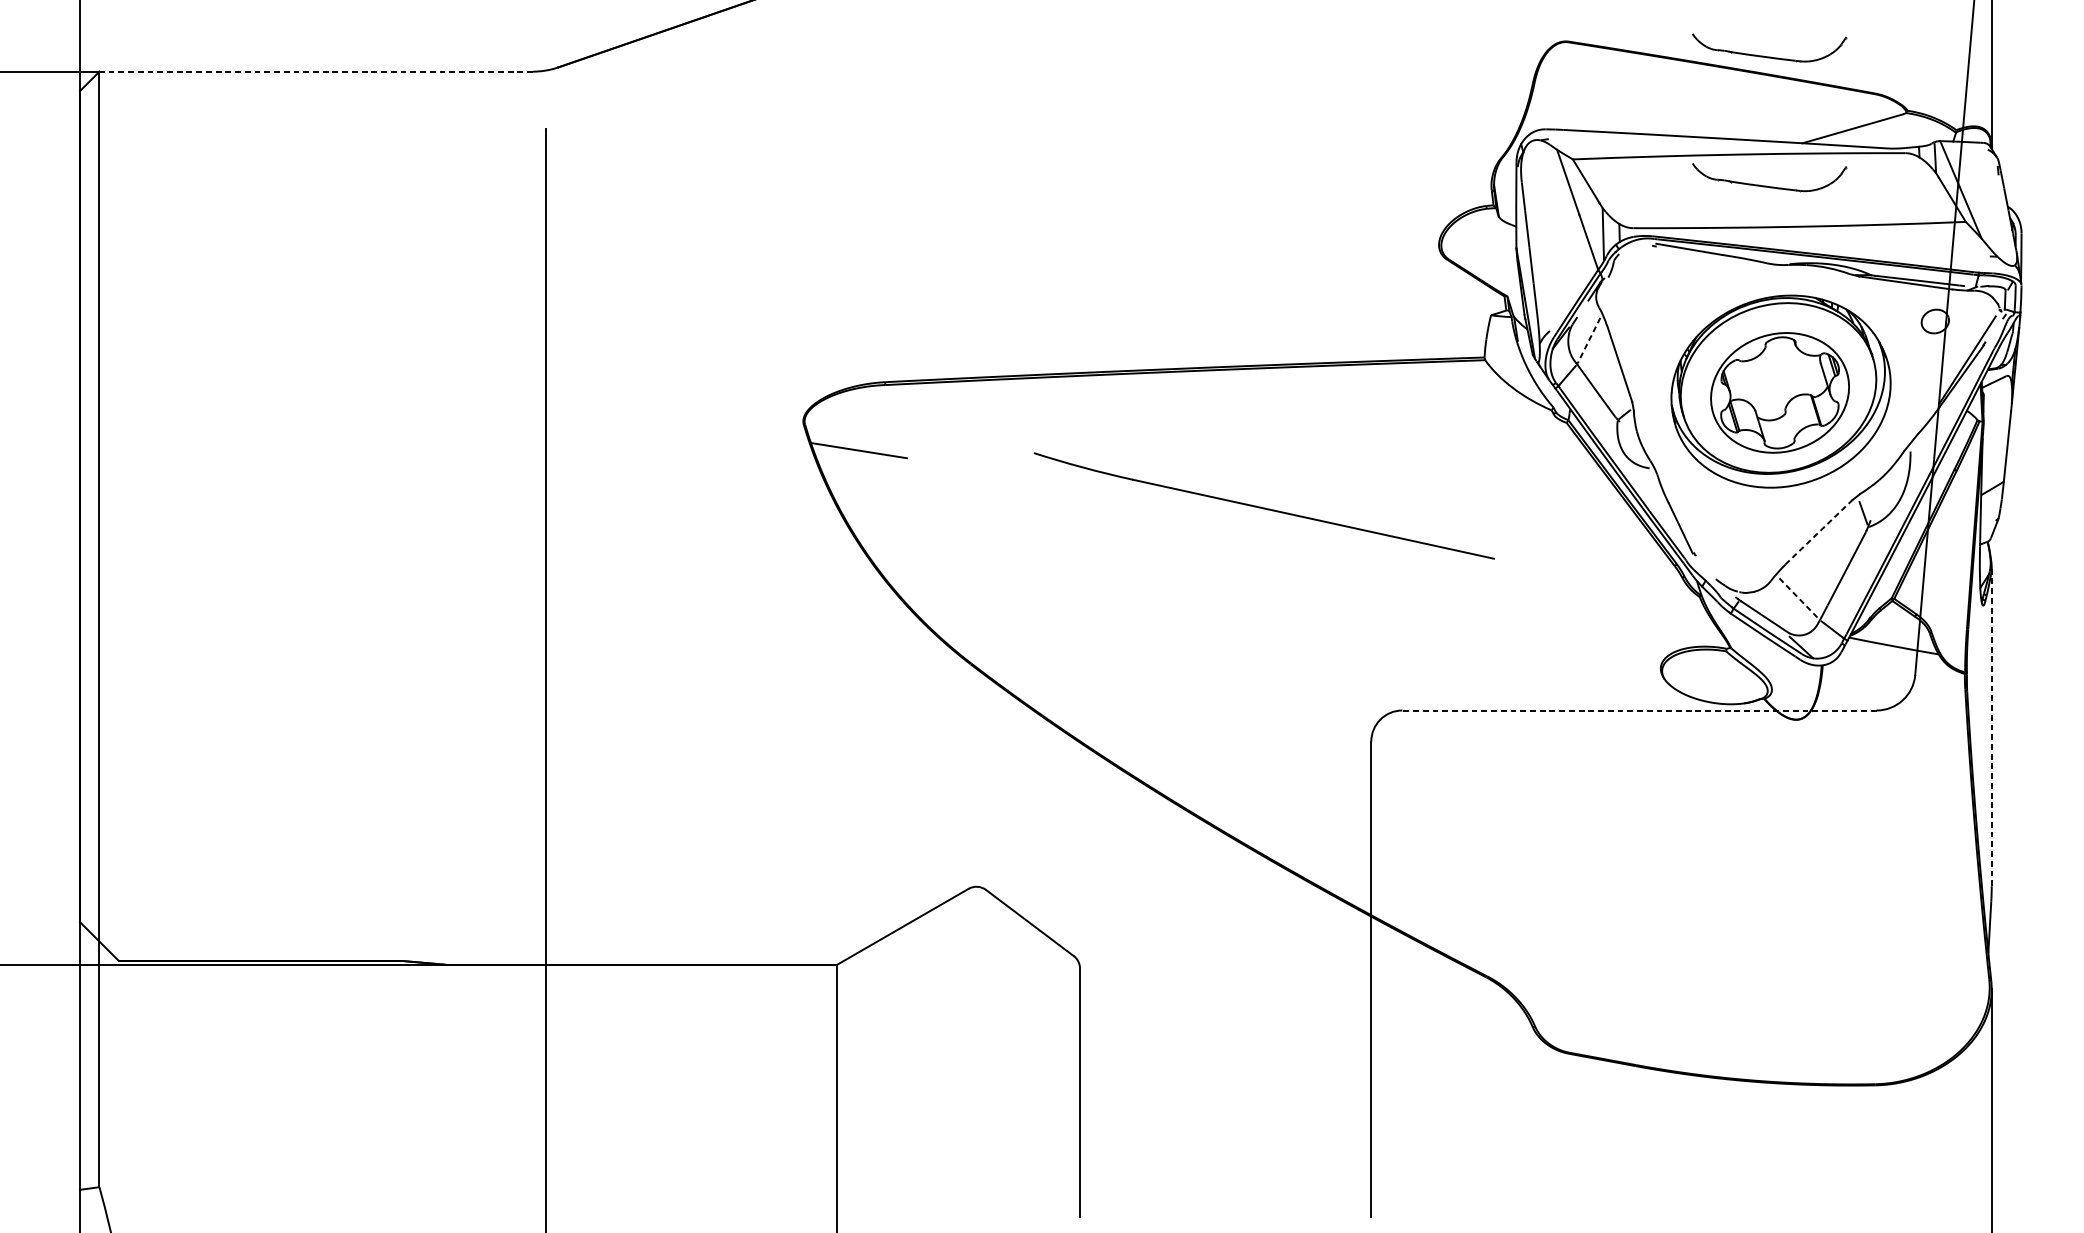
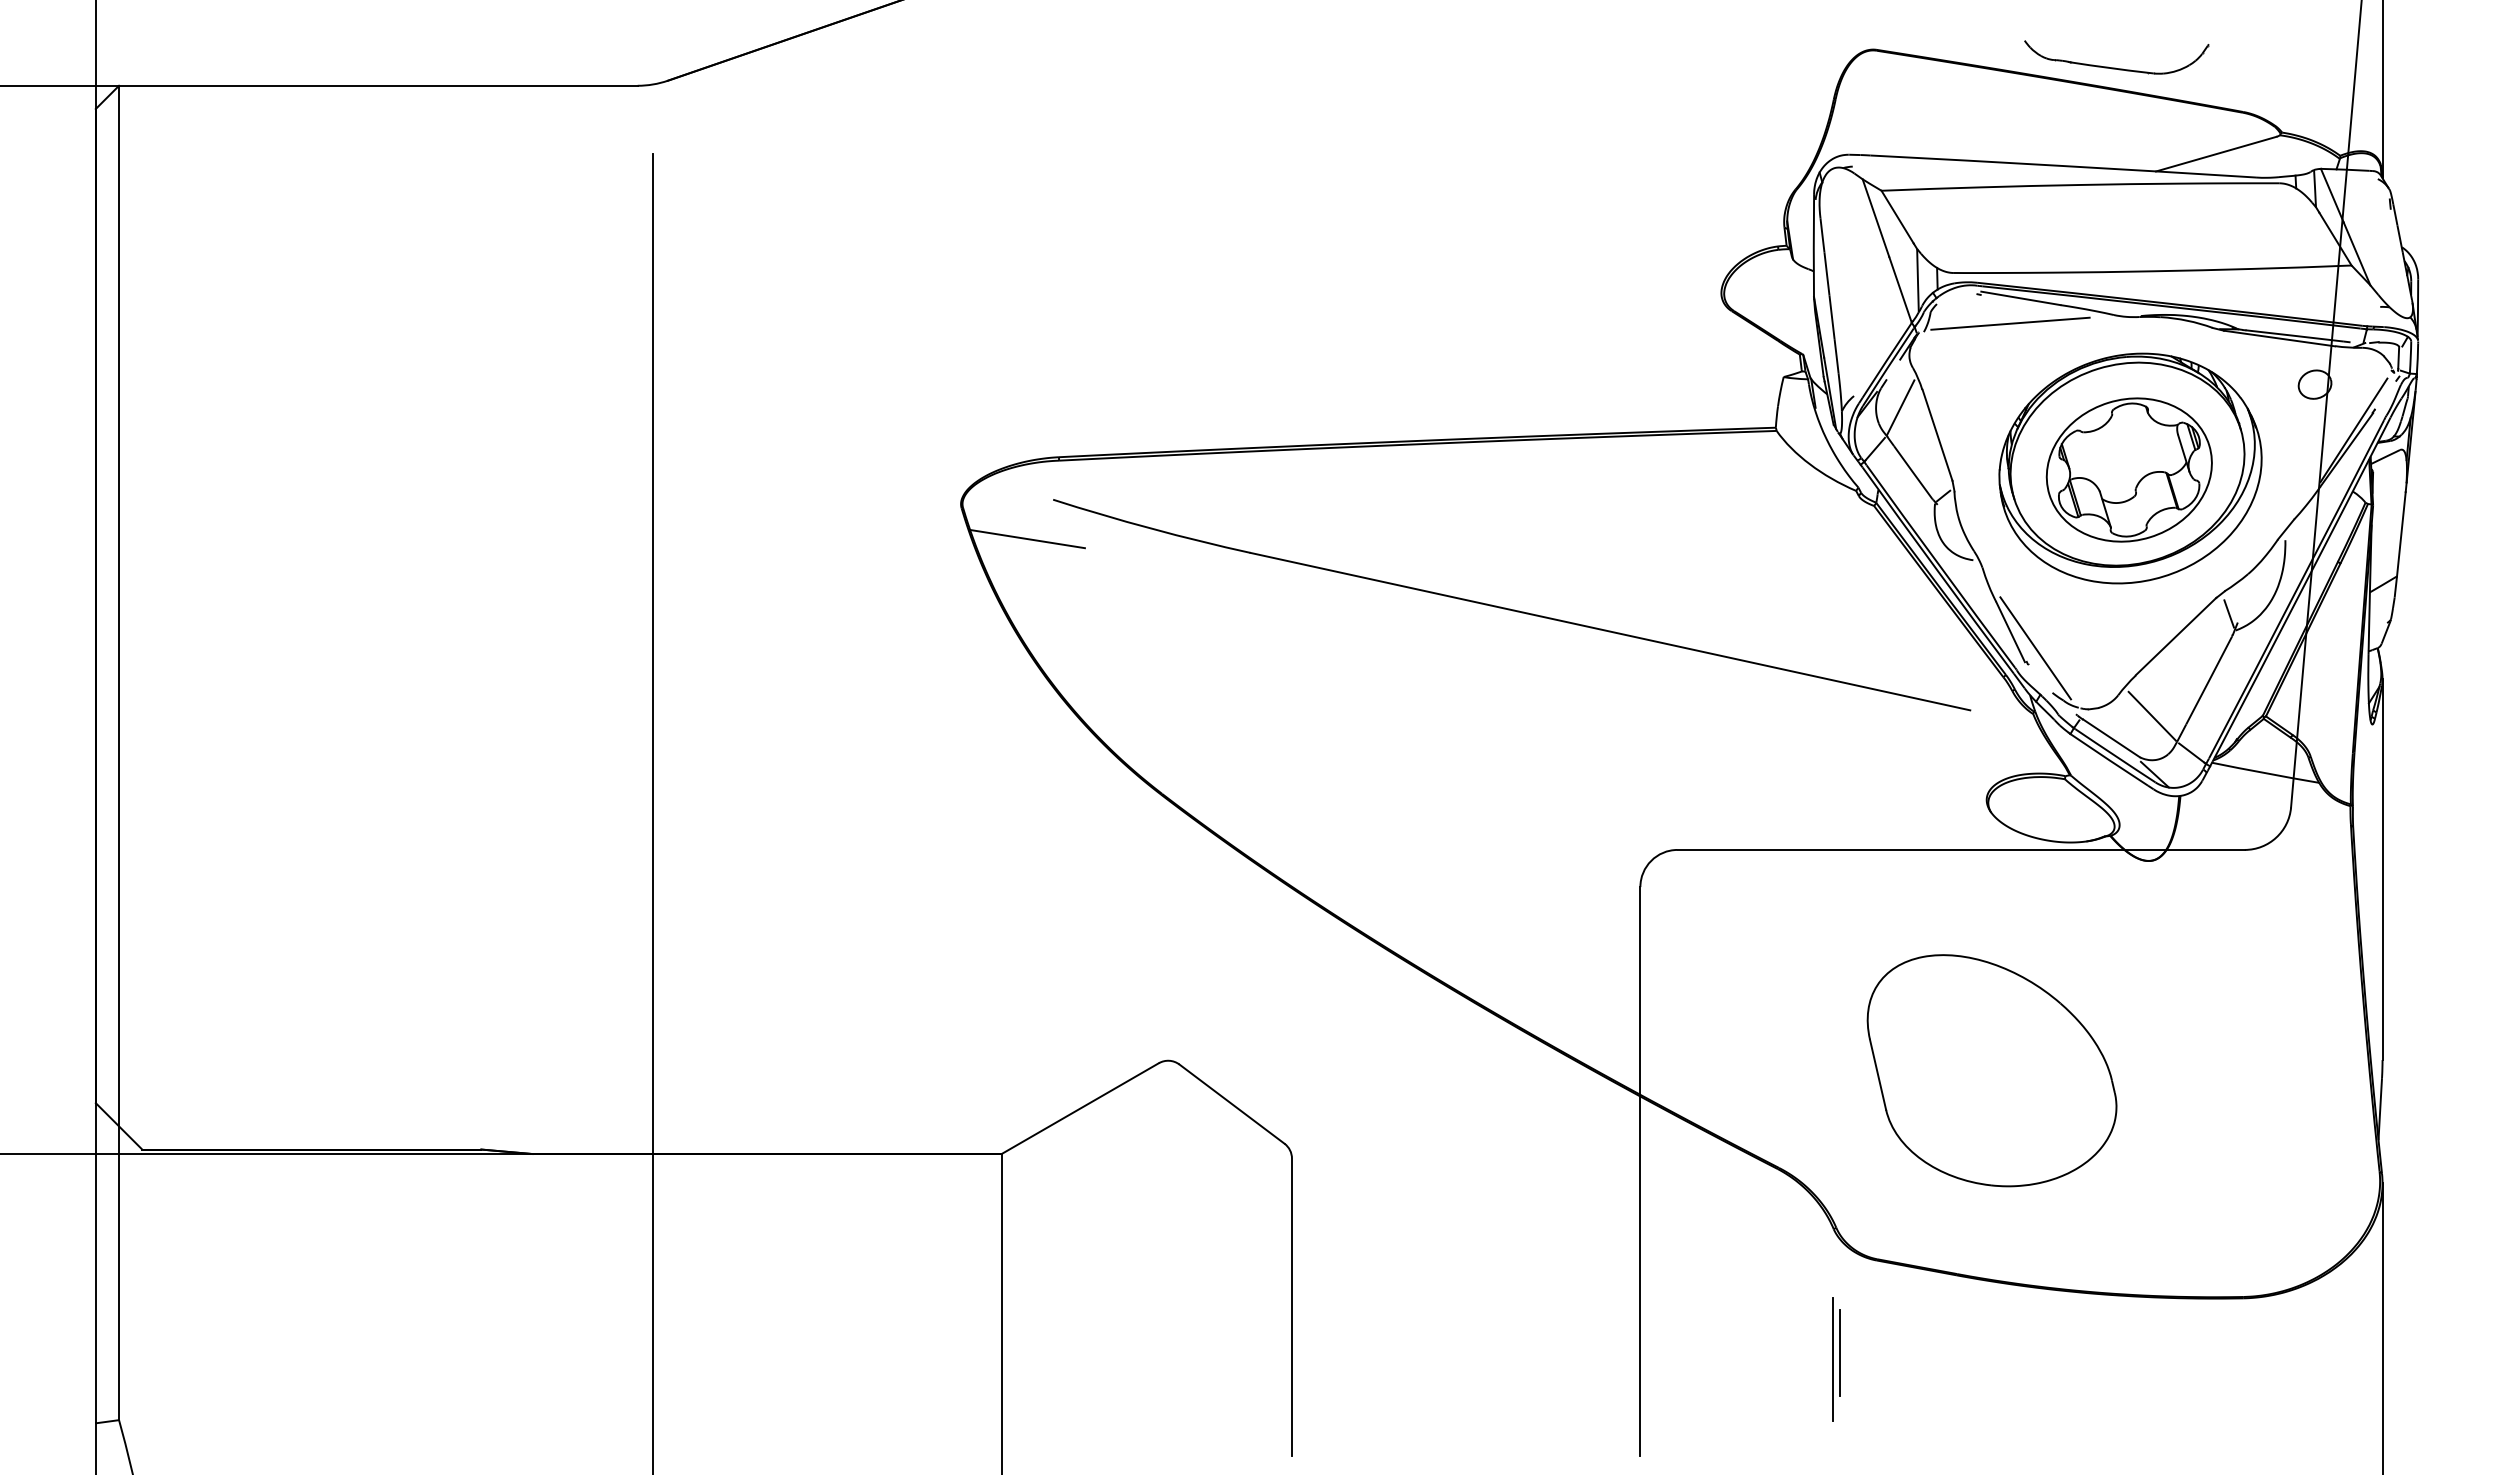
line: (315, 71) -> (377, 85), dashed -> solid
part: (1768, 185) -> (2115, 222), removed
line: (1680, 270) -> (2010, 323), added
line: (1588, 341) -> (1900, 408), dashed -> solid
part: (1264, 506) -> (1512, 605), size x1.67
line: (1819, 532) -> (2176, 636), dashed -> solid
line: (1701, 542) -> (2035, 648), added
line: (1799, 598) -> (2152, 716), dashed -> solid
line: (1639, 710) -> (1961, 849), dashed -> solid
line: (1991, 726) -> (2382, 869), dashed -> solid
part: (1664, 894) -> (1991, 1070), added
line: (1538, 1130) -> (1840, 1352), added
line: (1532, 1136) -> (1833, 1359), added

